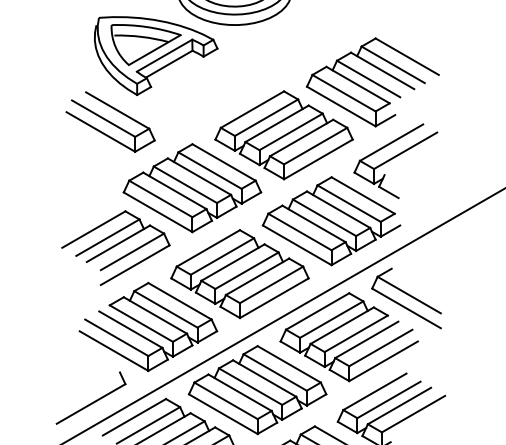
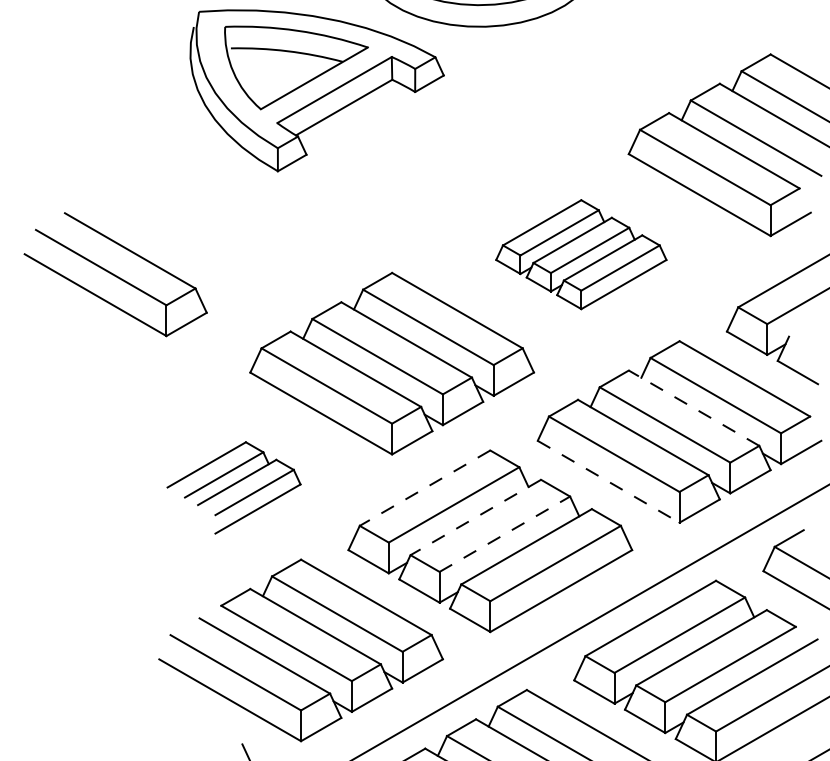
part: (110, 121) -> (115, 273), moved
part: (283, 135) -> (580, 254), size x0.6
line: (338, 209) -> (693, 407), solid -> dashed
line: (297, 245) -> (609, 482), solid -> dashed
part: (115, 248) -> (233, 488), size x0.6
line: (207, 248) -> (423, 488), solid -> dashed
line: (232, 262) -> (474, 517), solid -> dashed
line: (247, 270) -> (505, 533), solid -> dashed

